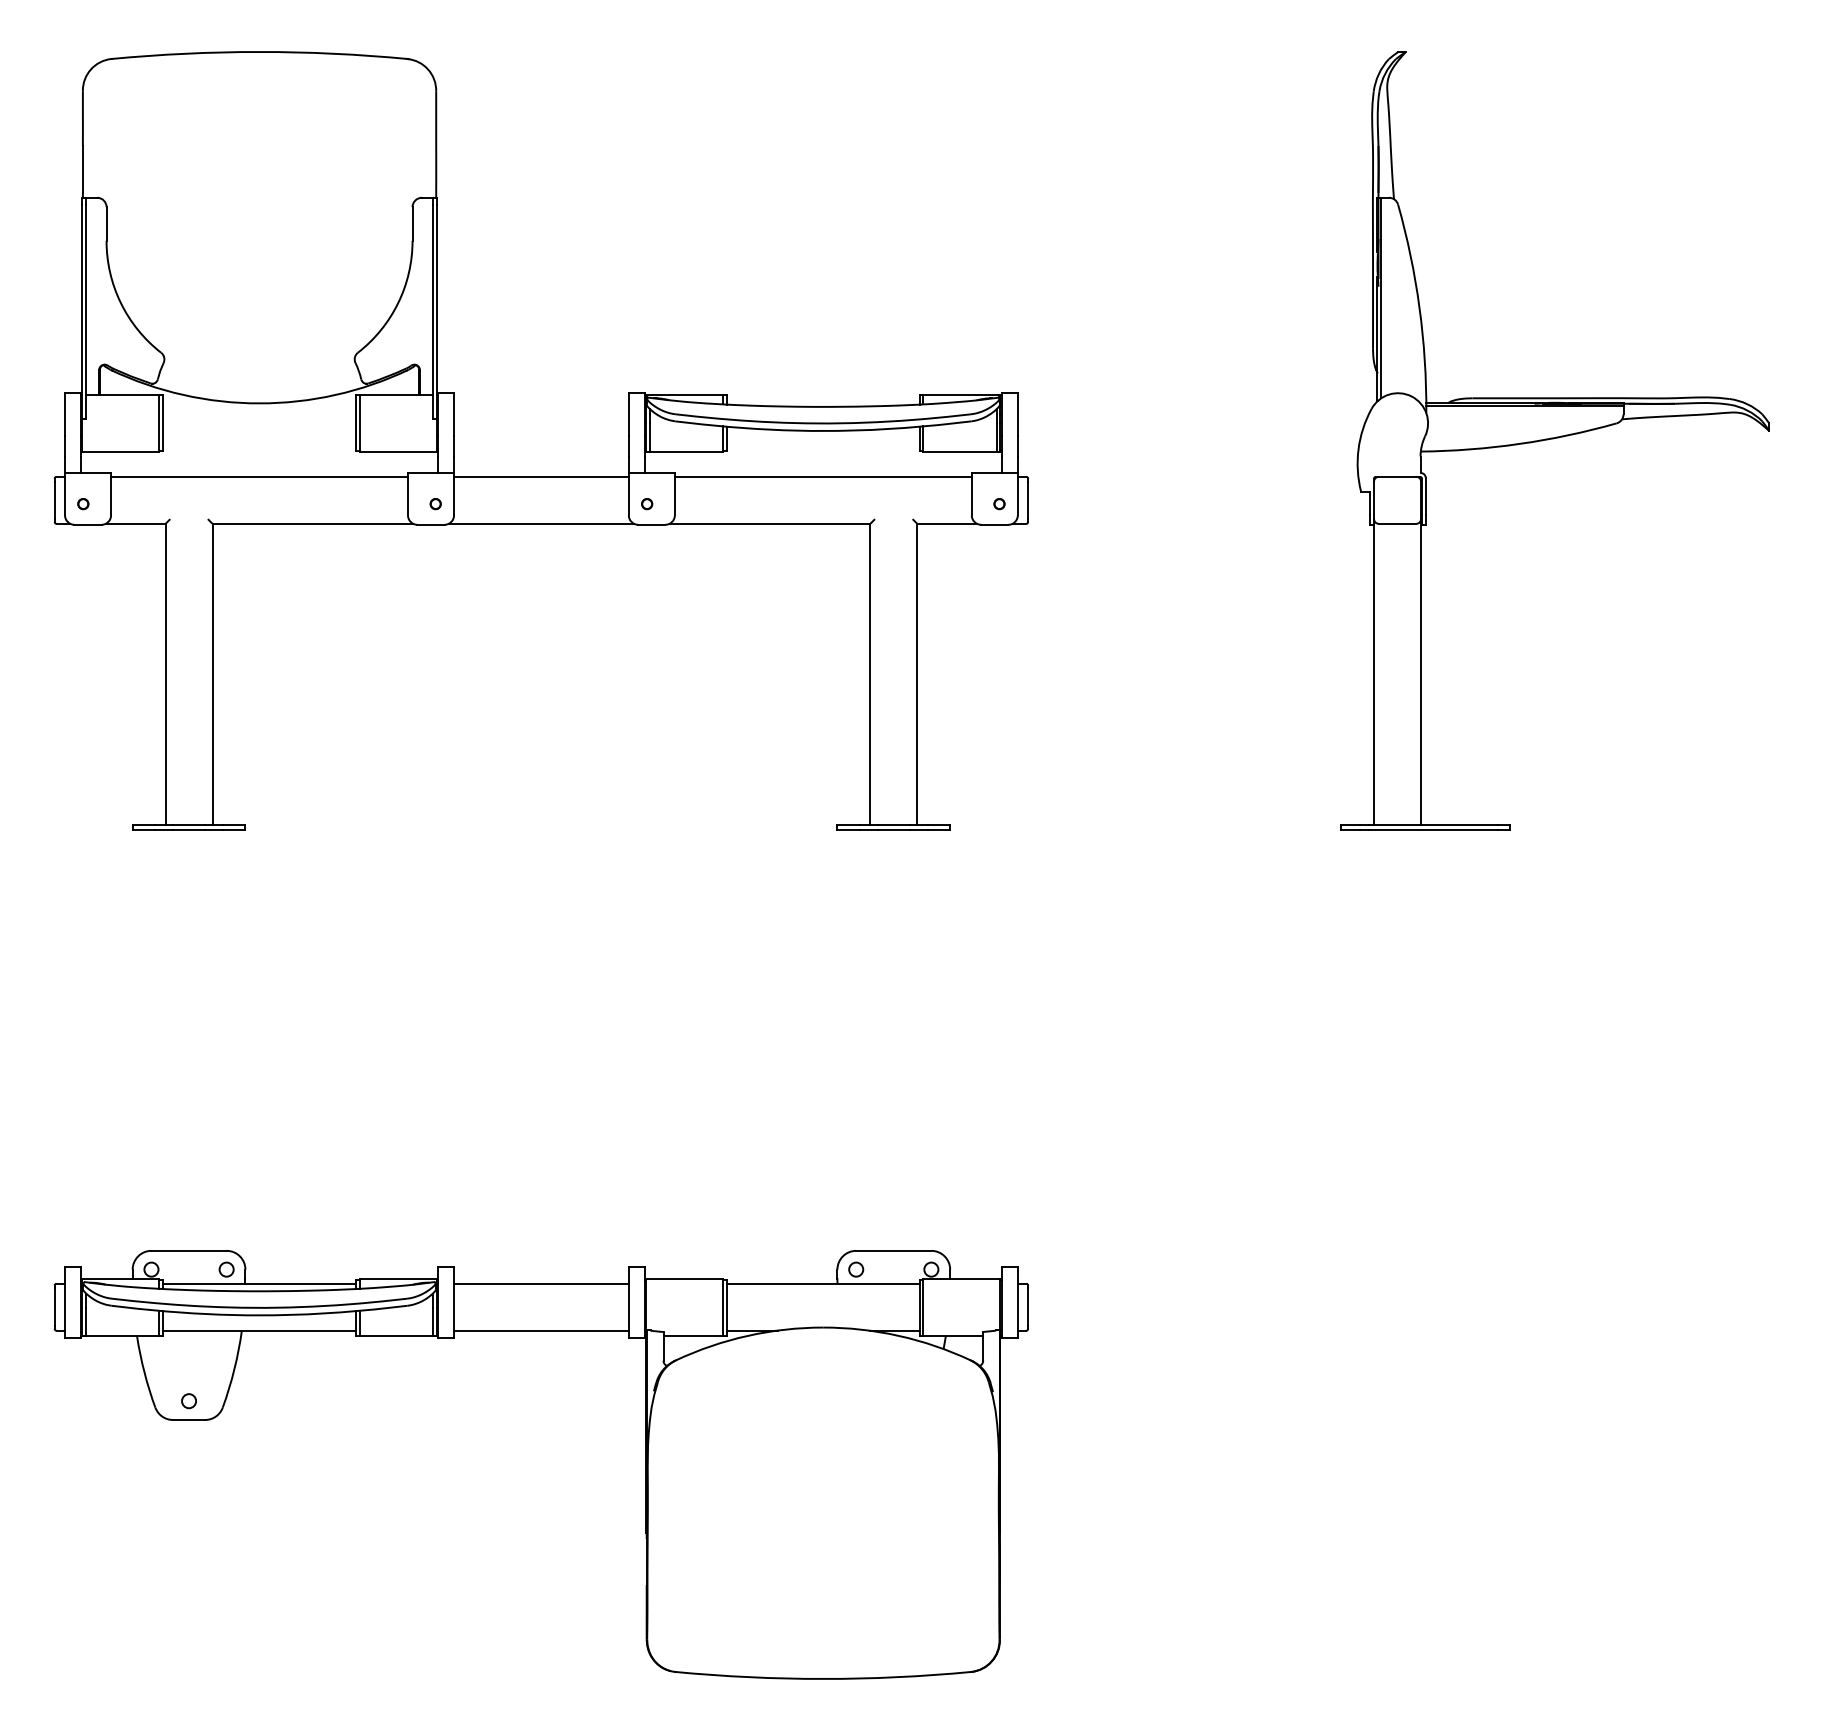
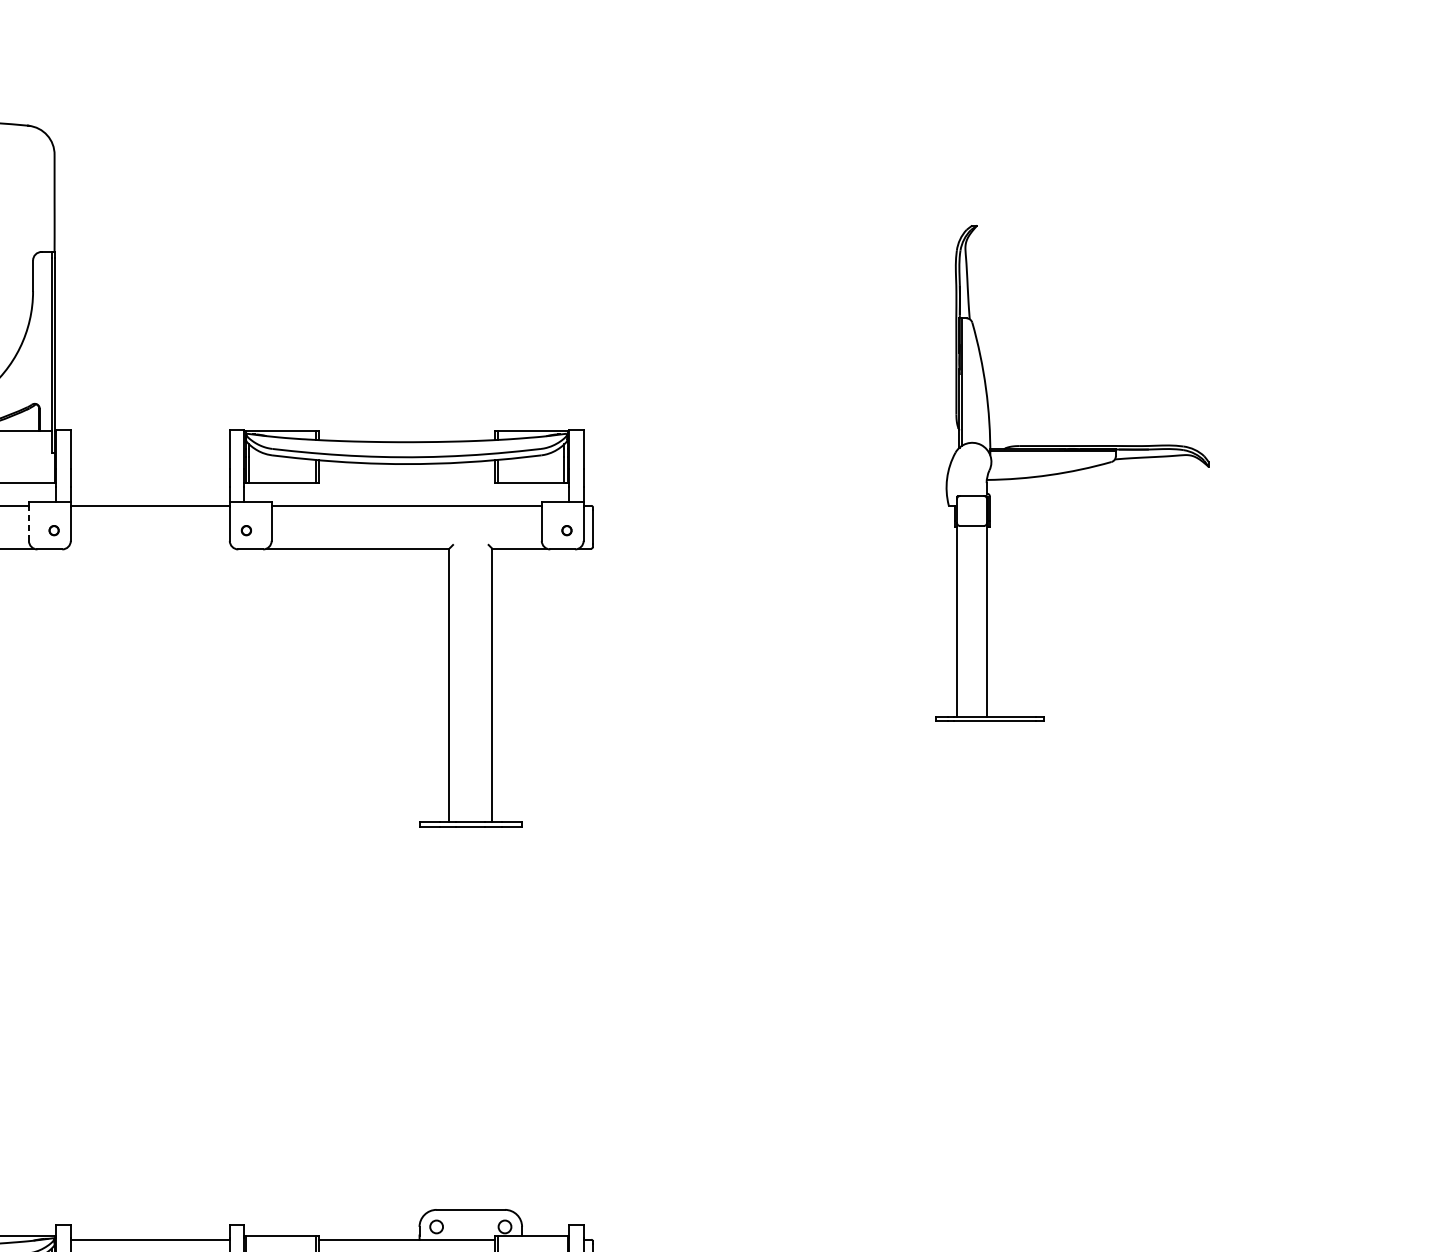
part: (1554, 440) -> (1071, 472), size x0.7
line: (408, 496) -> (29, 523), solid -> dashed
line: (541, 523) -> (150, 548), removed

